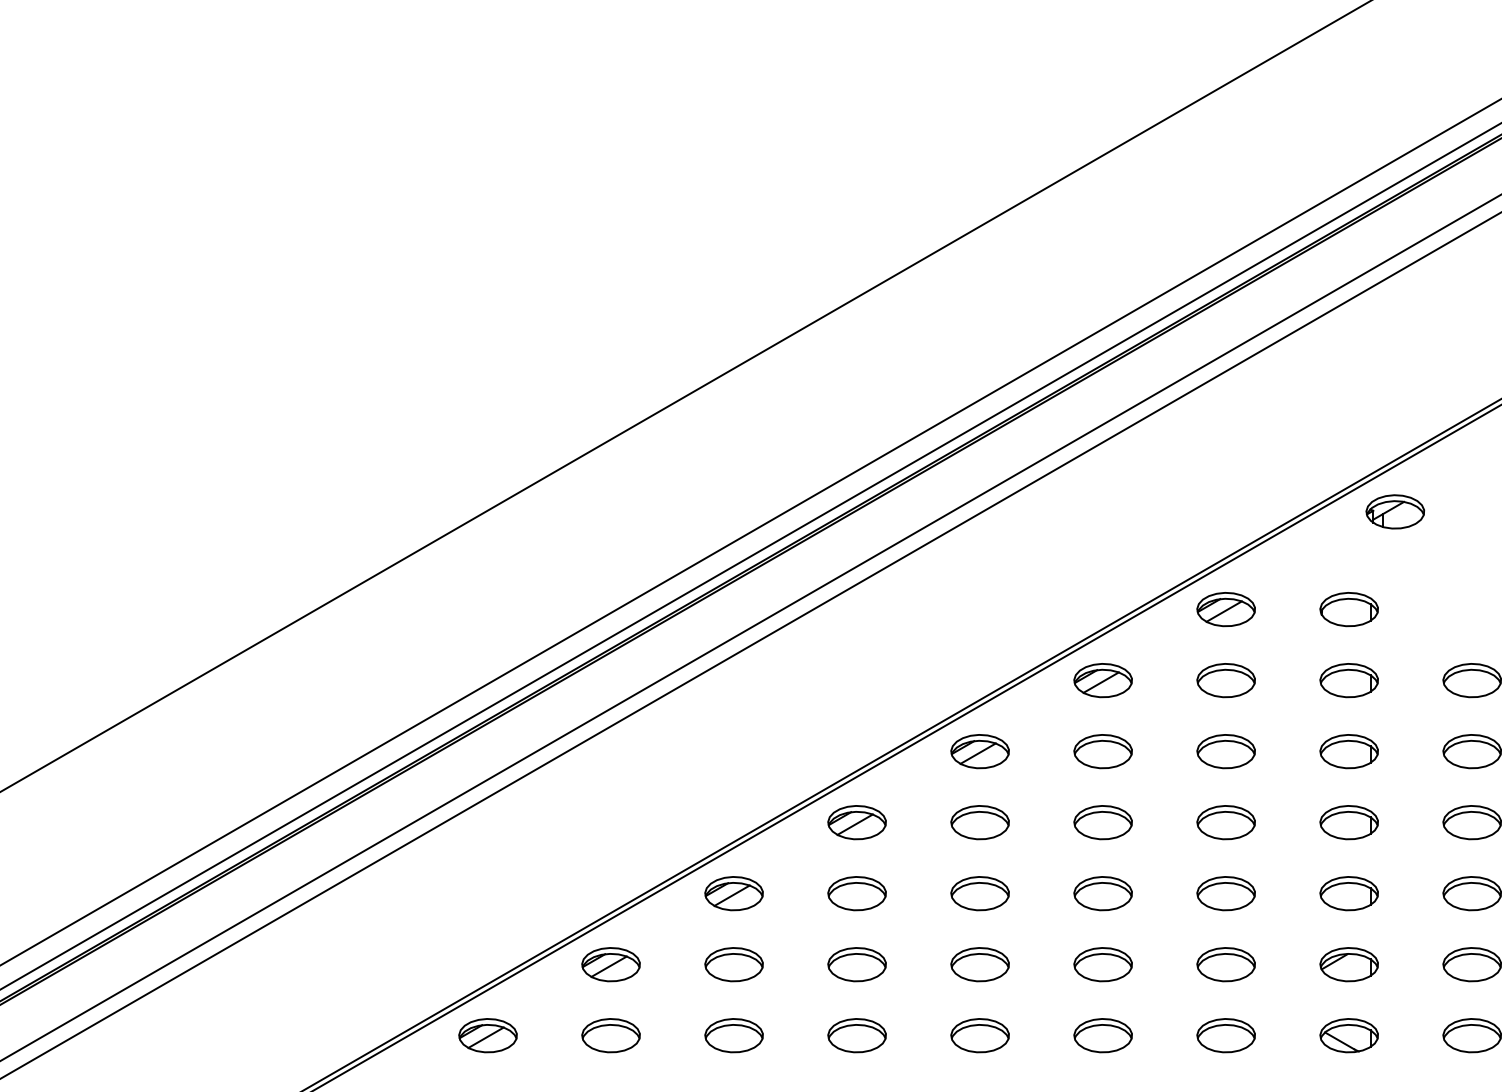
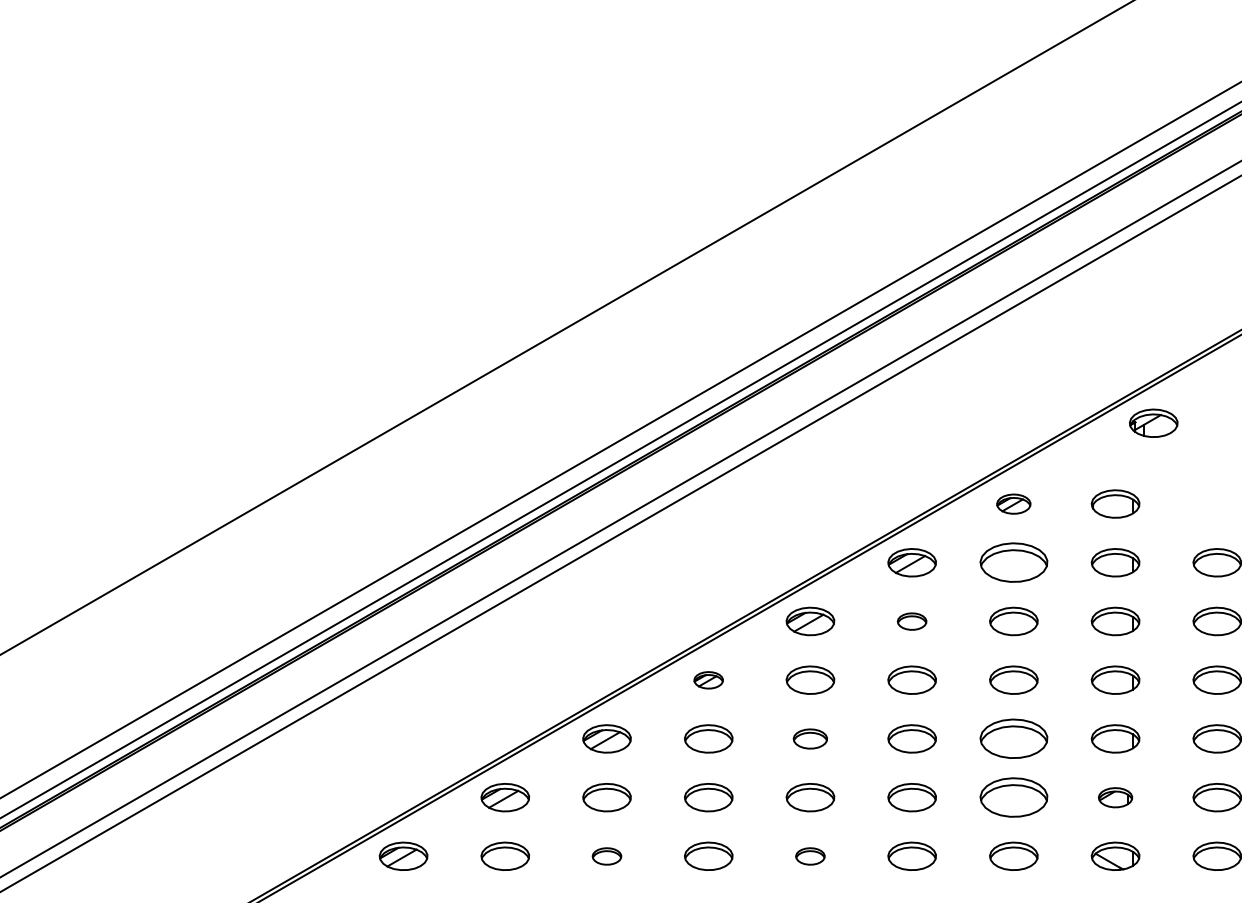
part: (1225, 609) -> (1013, 504), size x0.7
part: (1225, 680) -> (1013, 562), size x1.4
part: (1102, 751) -> (911, 621), size x0.6
part: (856, 822) -> (708, 680), size x0.6
part: (979, 893) -> (809, 738), size x0.7
part: (1225, 893) -> (1013, 738), size x1.4
part: (1225, 964) -> (1013, 797), size x1.4
part: (1348, 964) -> (1115, 797), size x0.7
part: (733, 1035) -> (606, 856), size x0.6
part: (979, 1035) -> (809, 856), size x0.6

